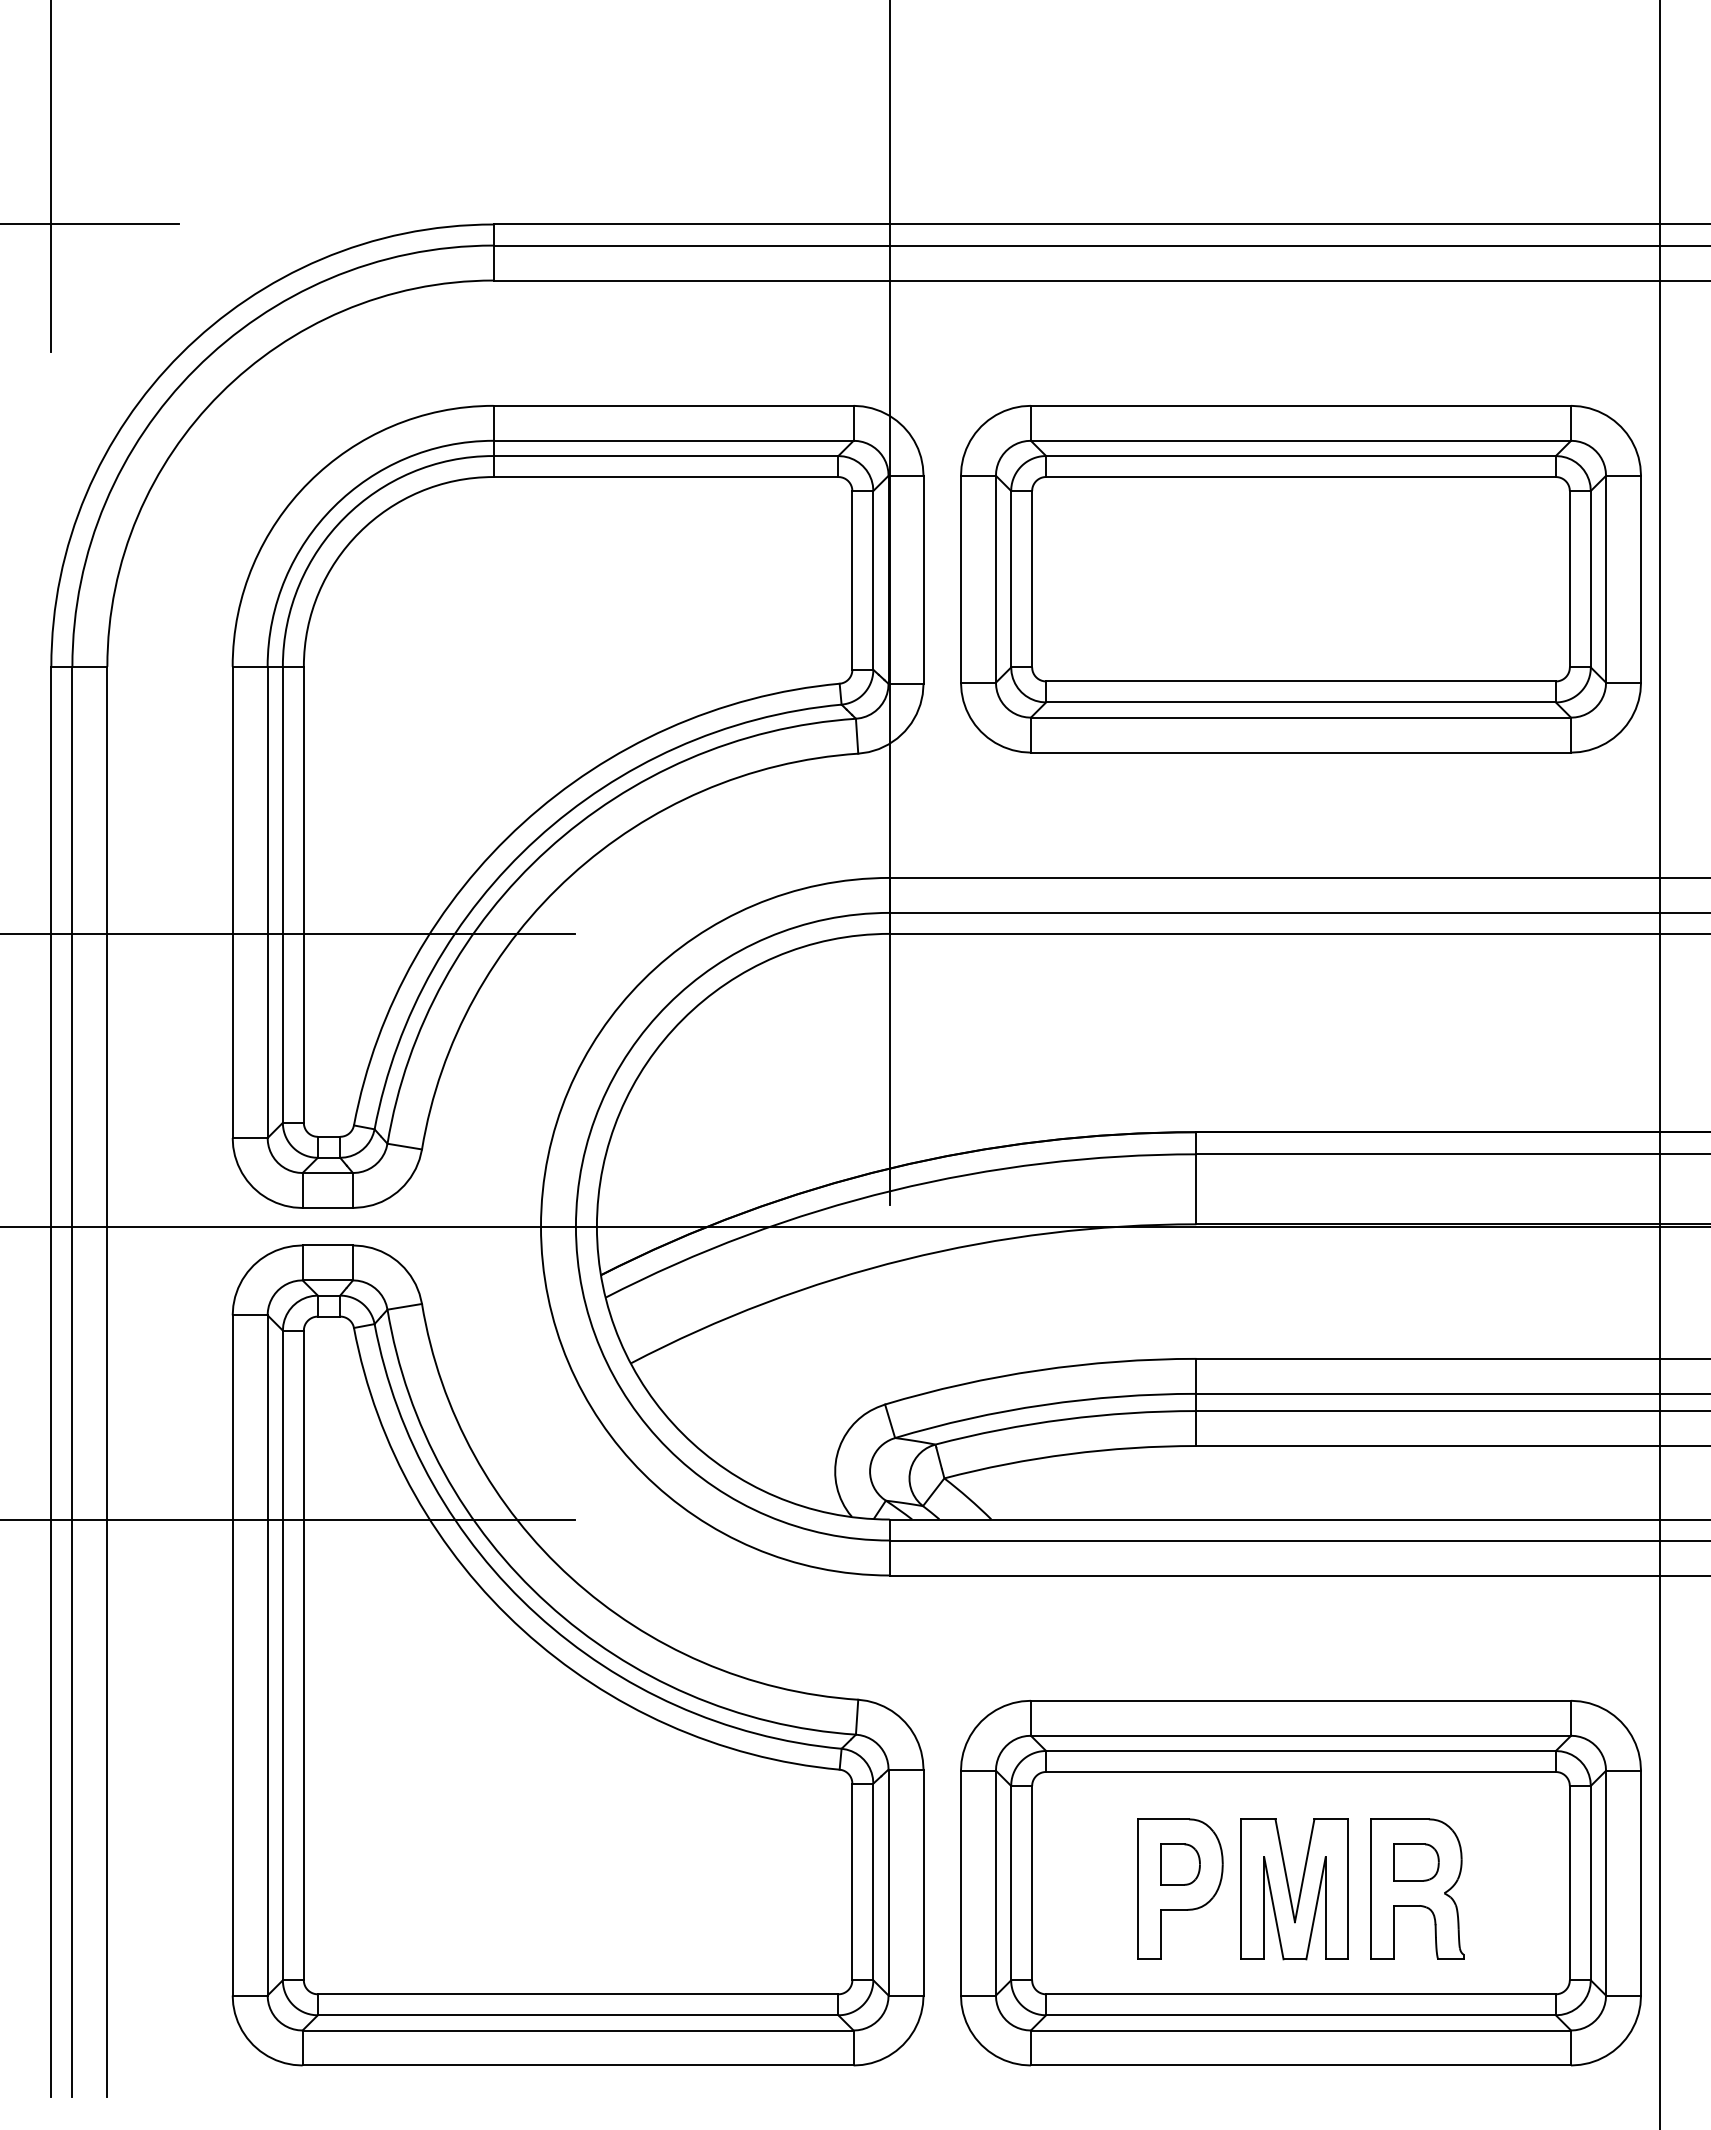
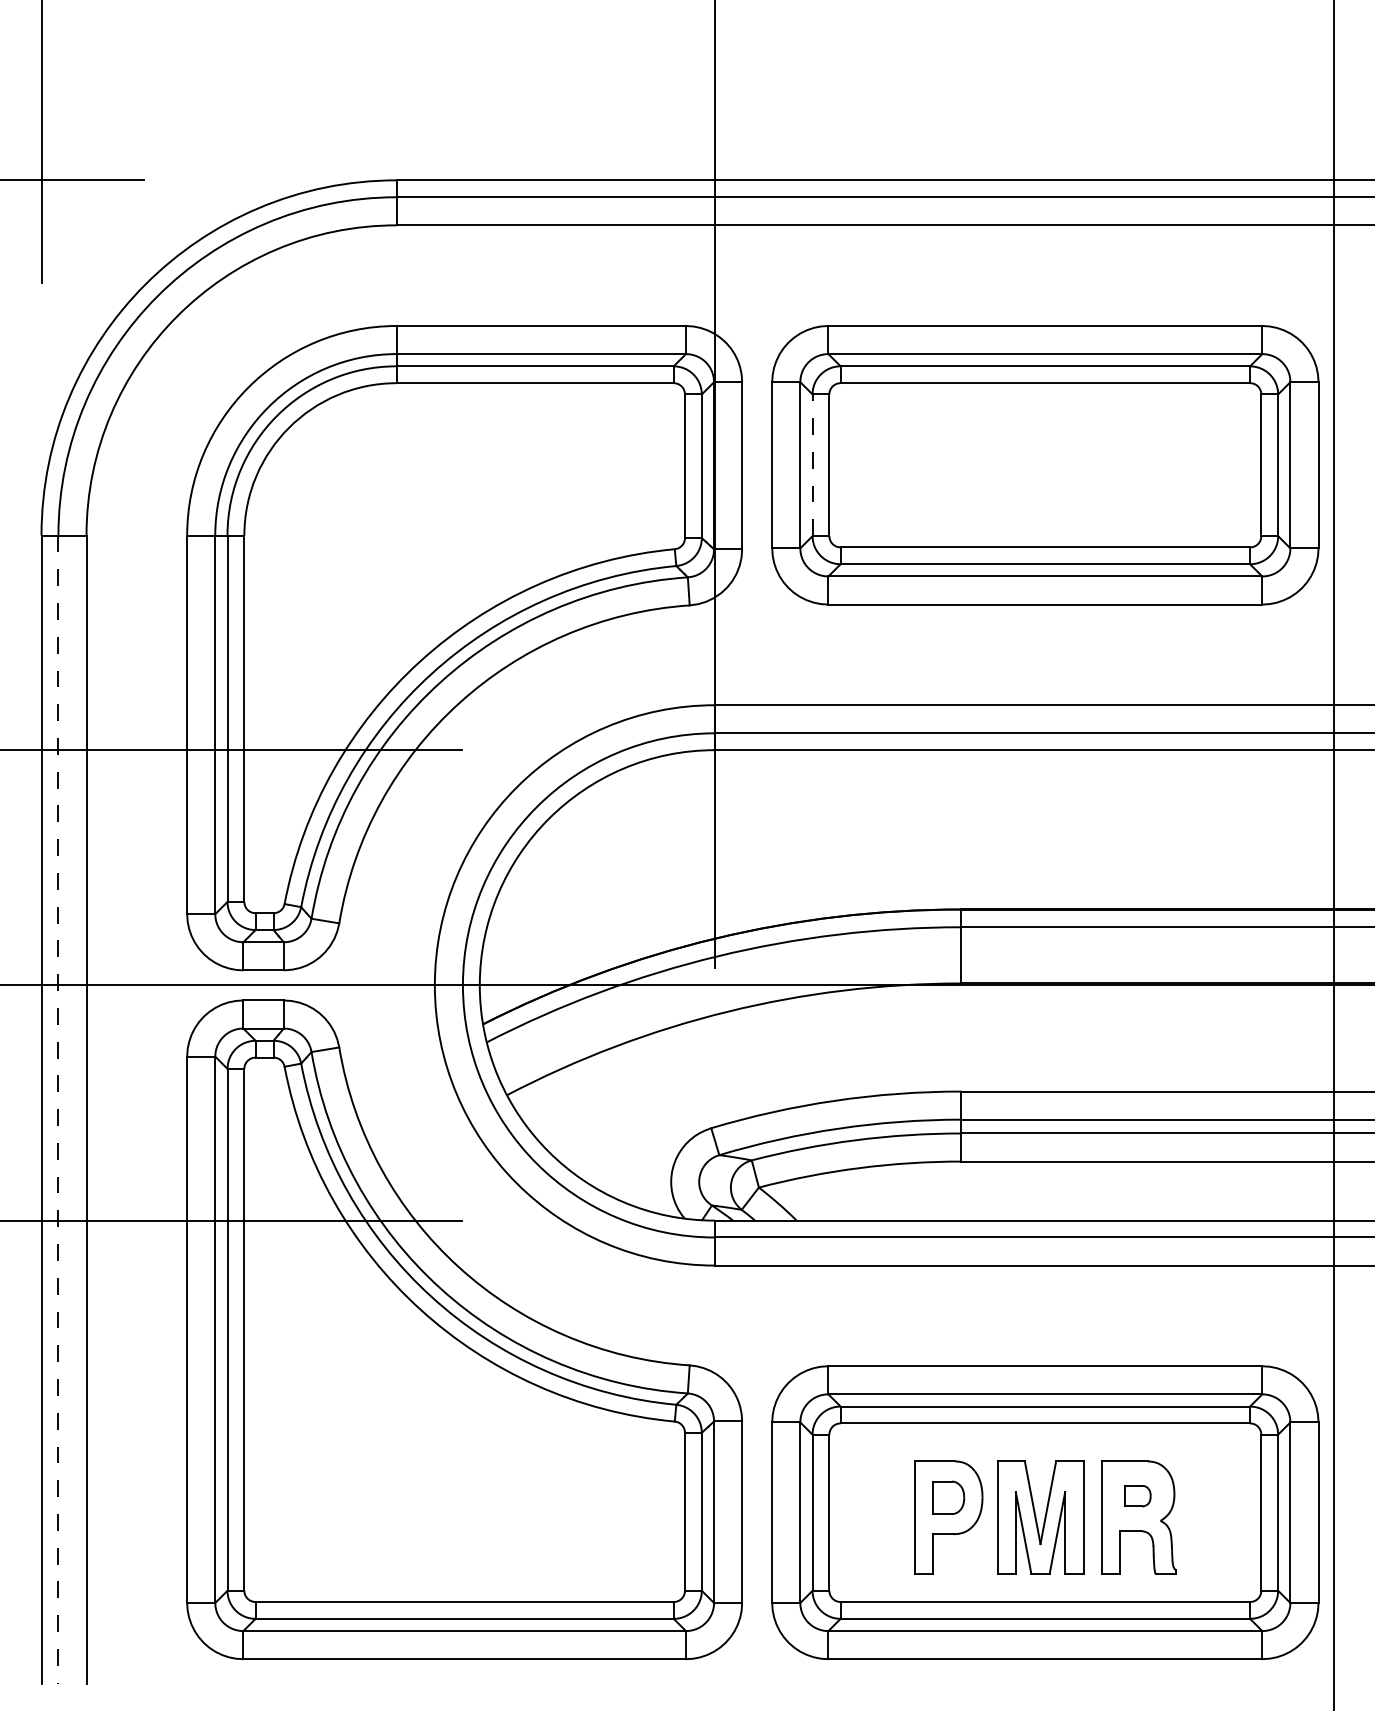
line: (1011, 578) -> (812, 464), solid -> dashed
line: (72, 1381) -> (58, 1109), solid -> dashed
part: (1416, 1862) -> (1138, 1496), size x0.7

